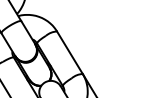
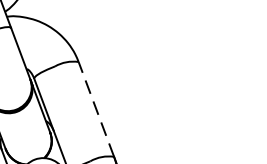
line: (69, 52) -> (95, 108), solid -> dashed

